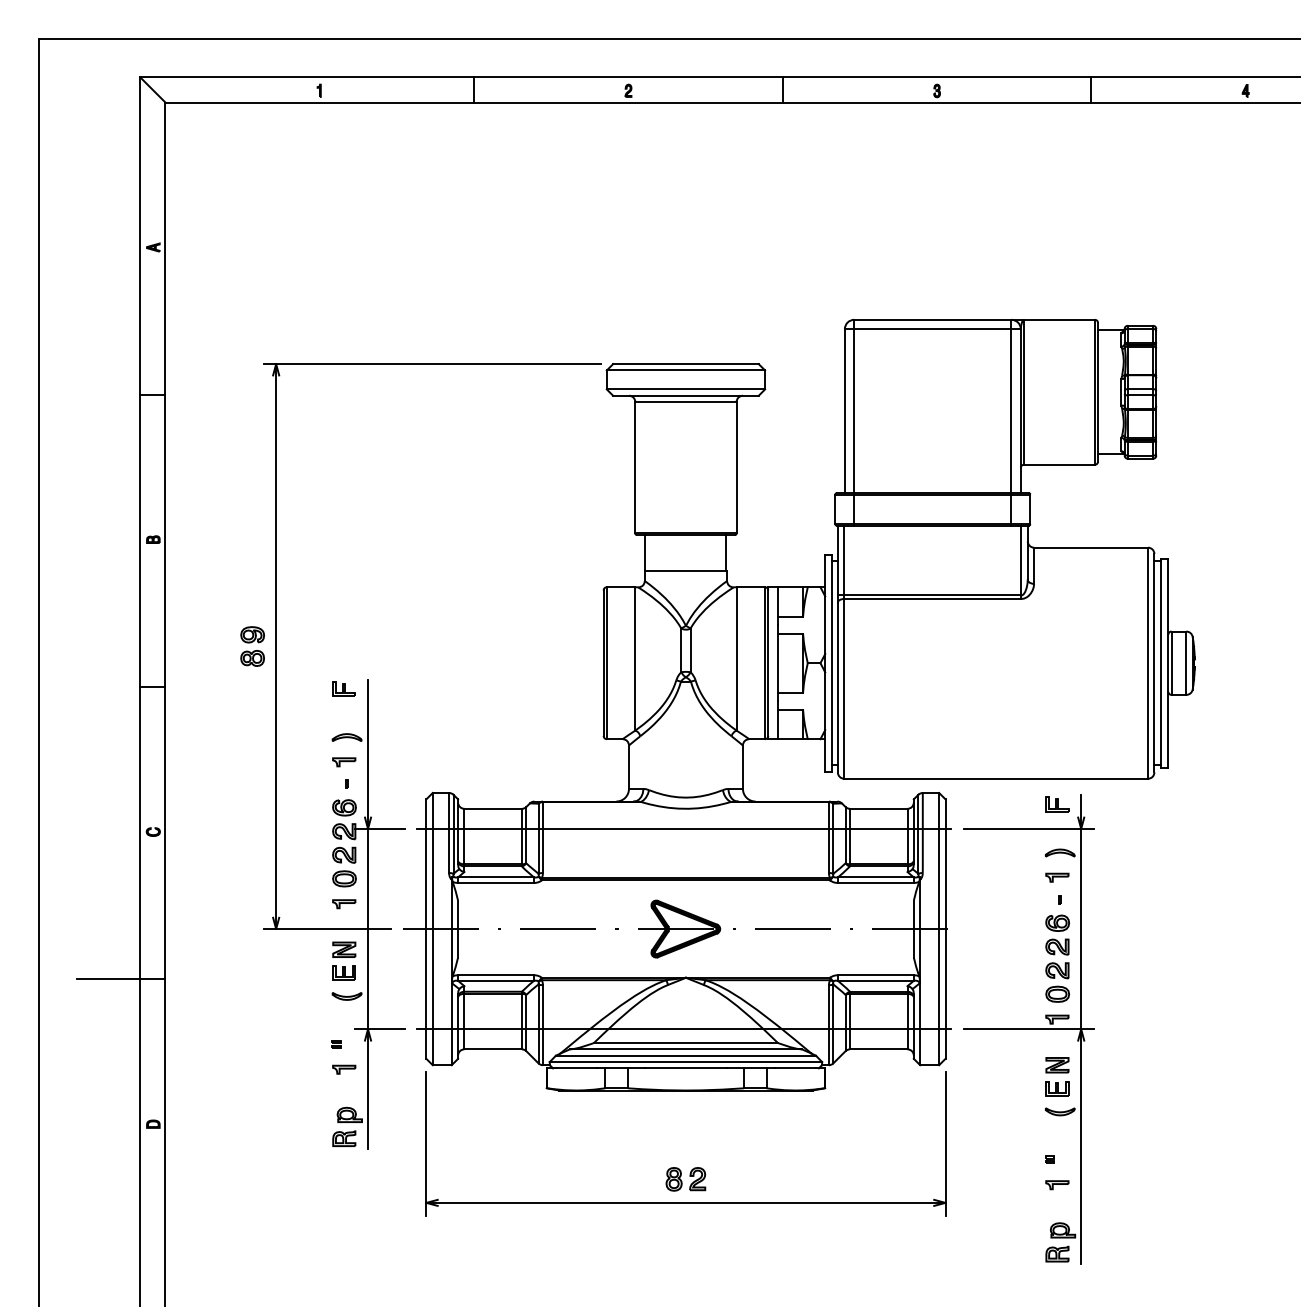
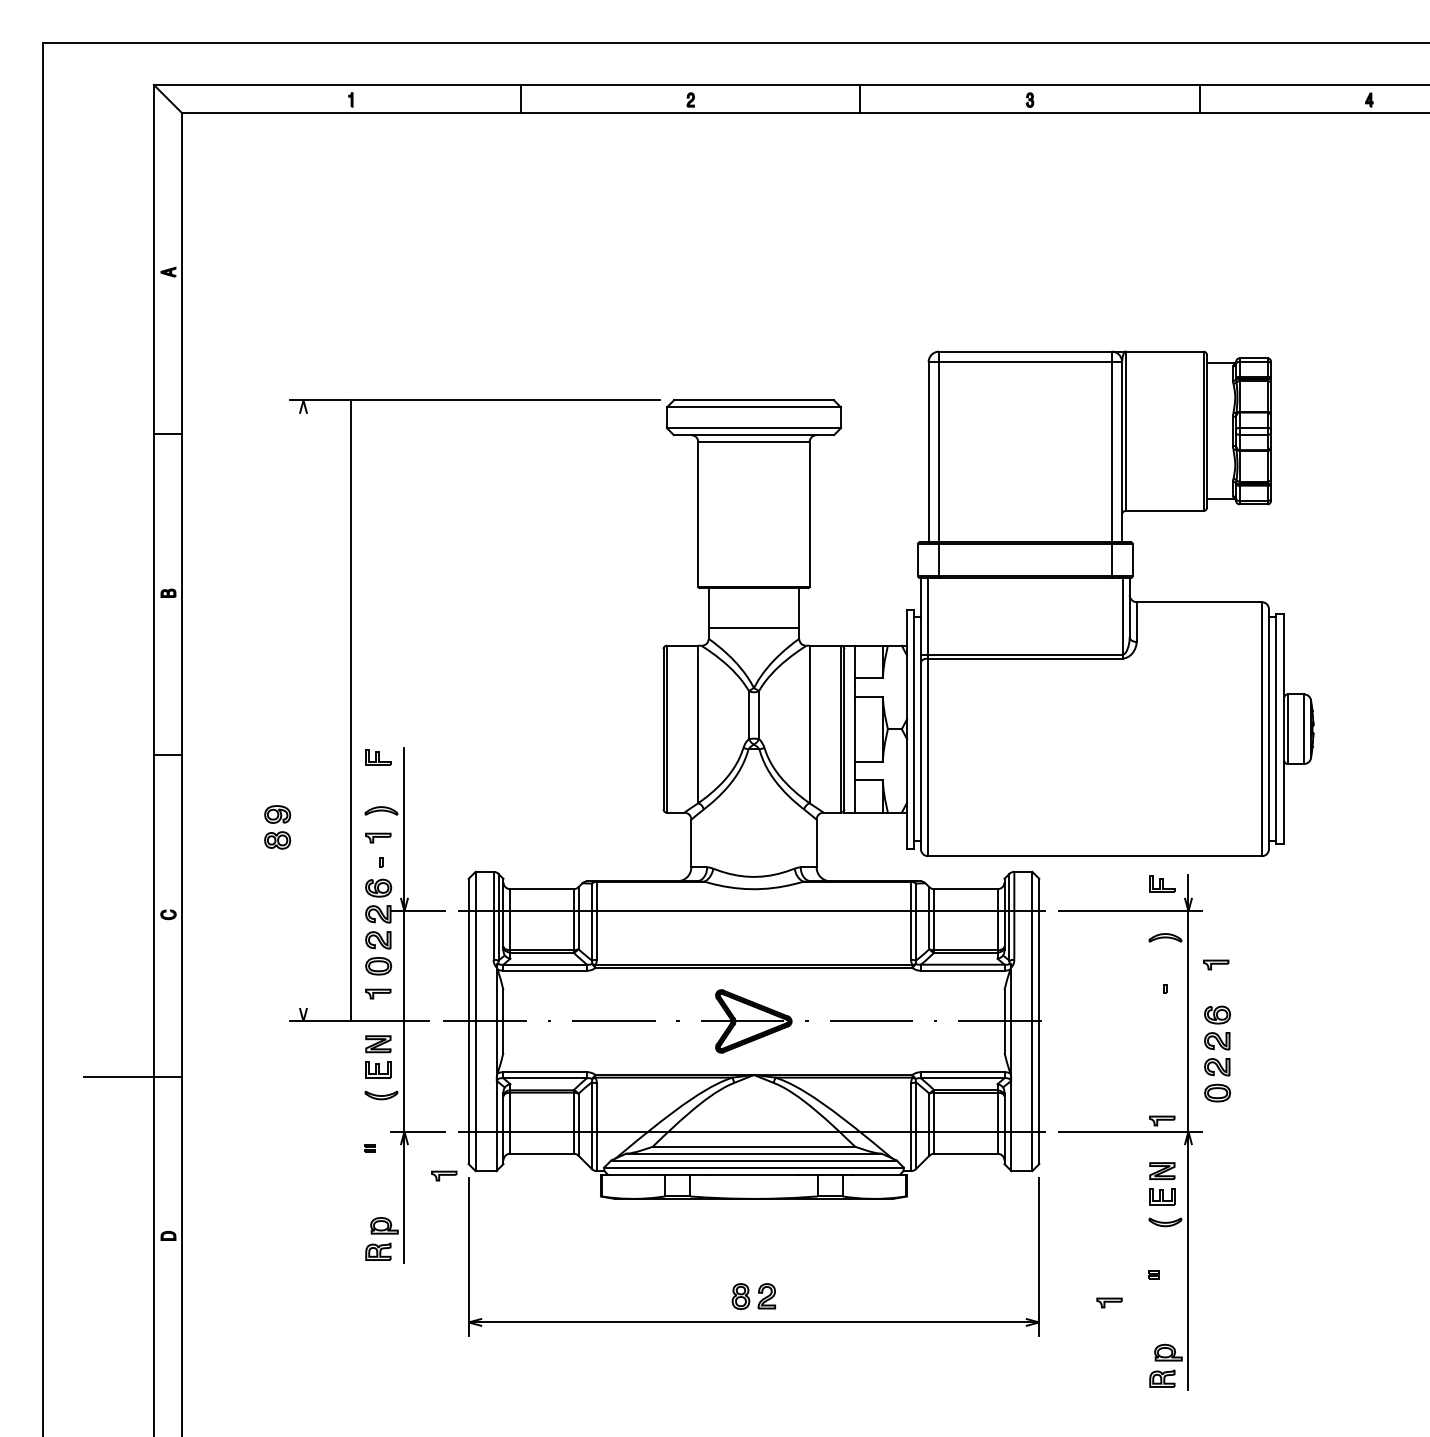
part: (252, 646) -> (277, 827), moved
line: (276, 646) -> (351, 710), moved
part: (1057, 877) -> (1216, 964), moved
part: (1057, 958) -> (1217, 1053), moved
part: (344, 1069) -> (444, 1175), moved
part: (1057, 1185) -> (1109, 1303), moved

